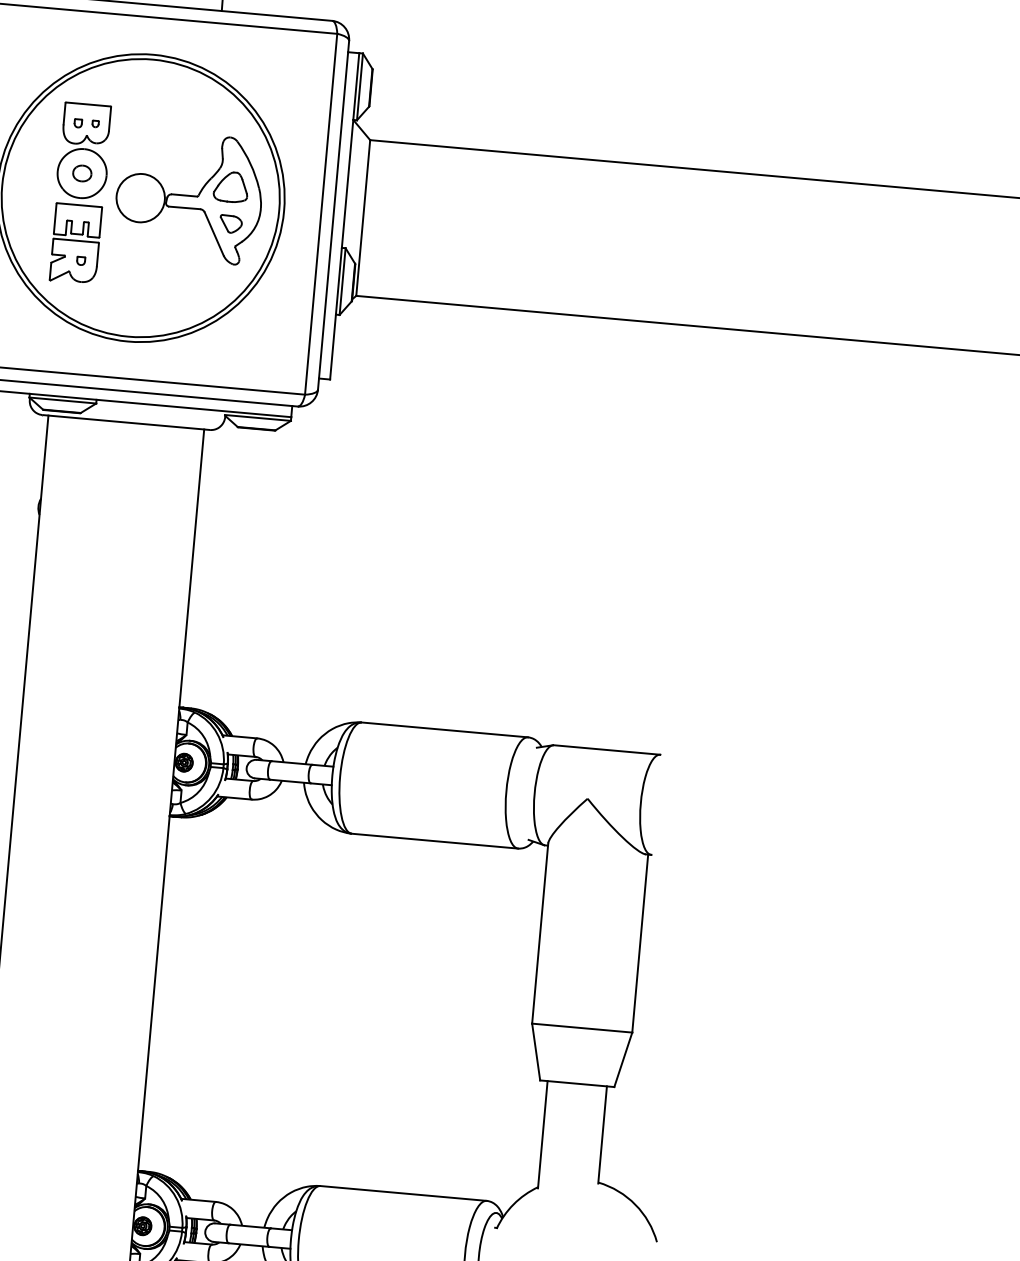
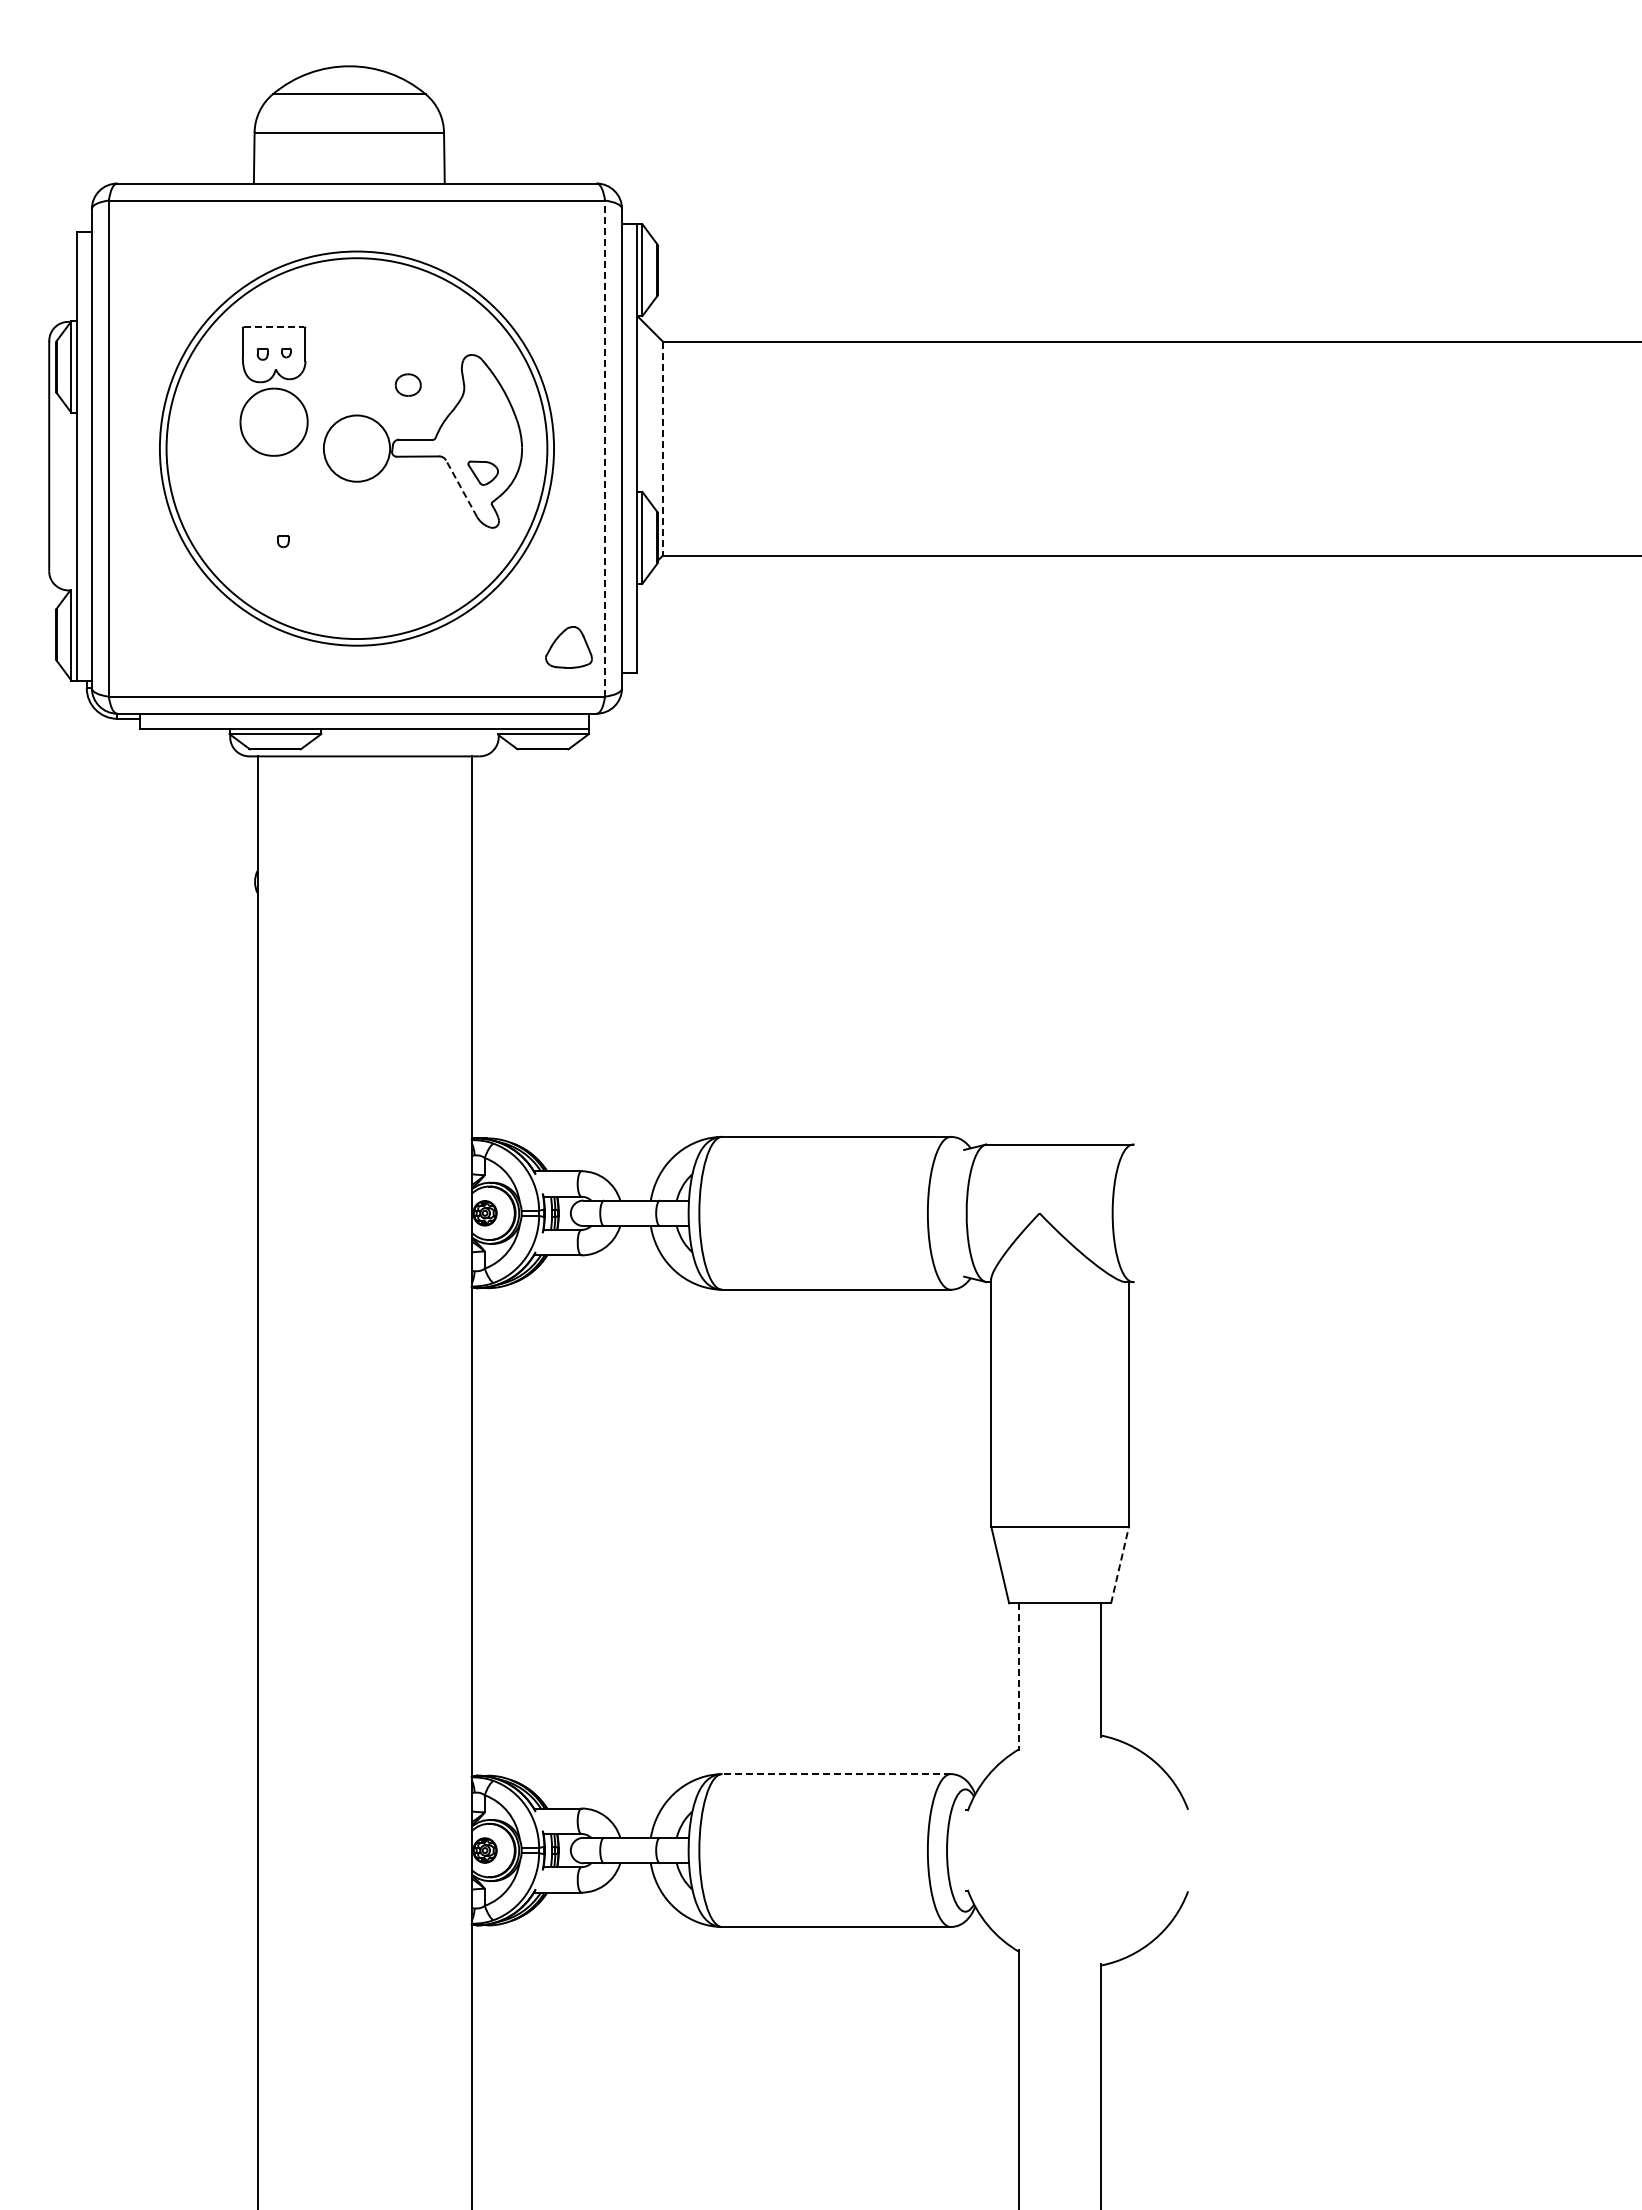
line: (88, 104) -> (274, 327), solid -> dashed
part: (81, 173) -> (407, 384), moved
part: (230, 187) -> (568, 647), moved
line: (320, 214) -> (604, 448), solid -> dashed
line: (362, 218) -> (662, 449), solid -> dashed
line: (214, 233) -> (461, 488), solid -> dashed
part: (76, 243) -> (274, 518), removed
line: (623, 1059) -> (1120, 1564), solid -> dashed
line: (542, 1135) -> (1019, 1677), solid -> dashed
line: (403, 1193) -> (836, 1774), solid -> dashed

